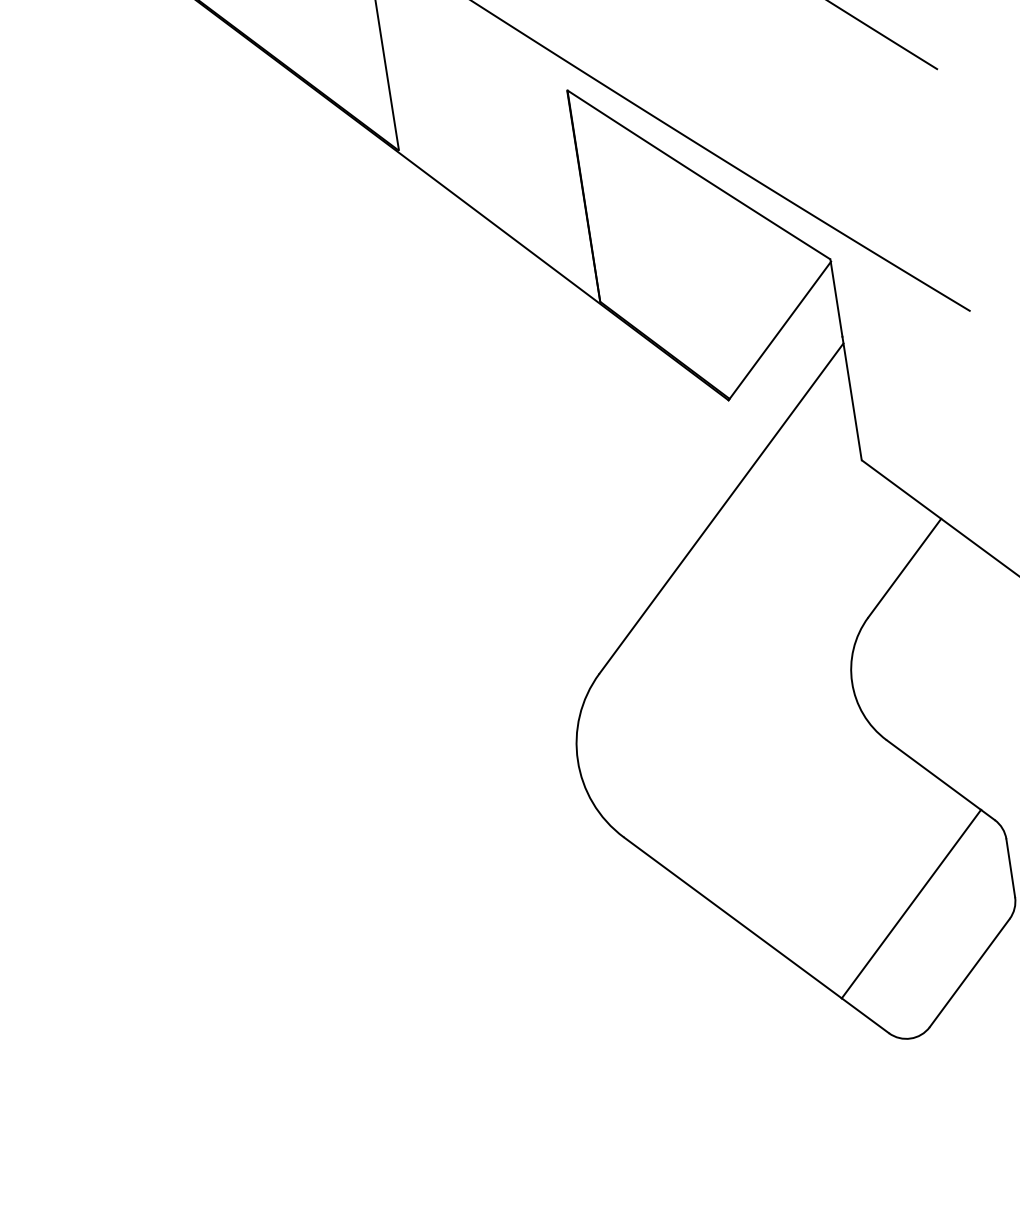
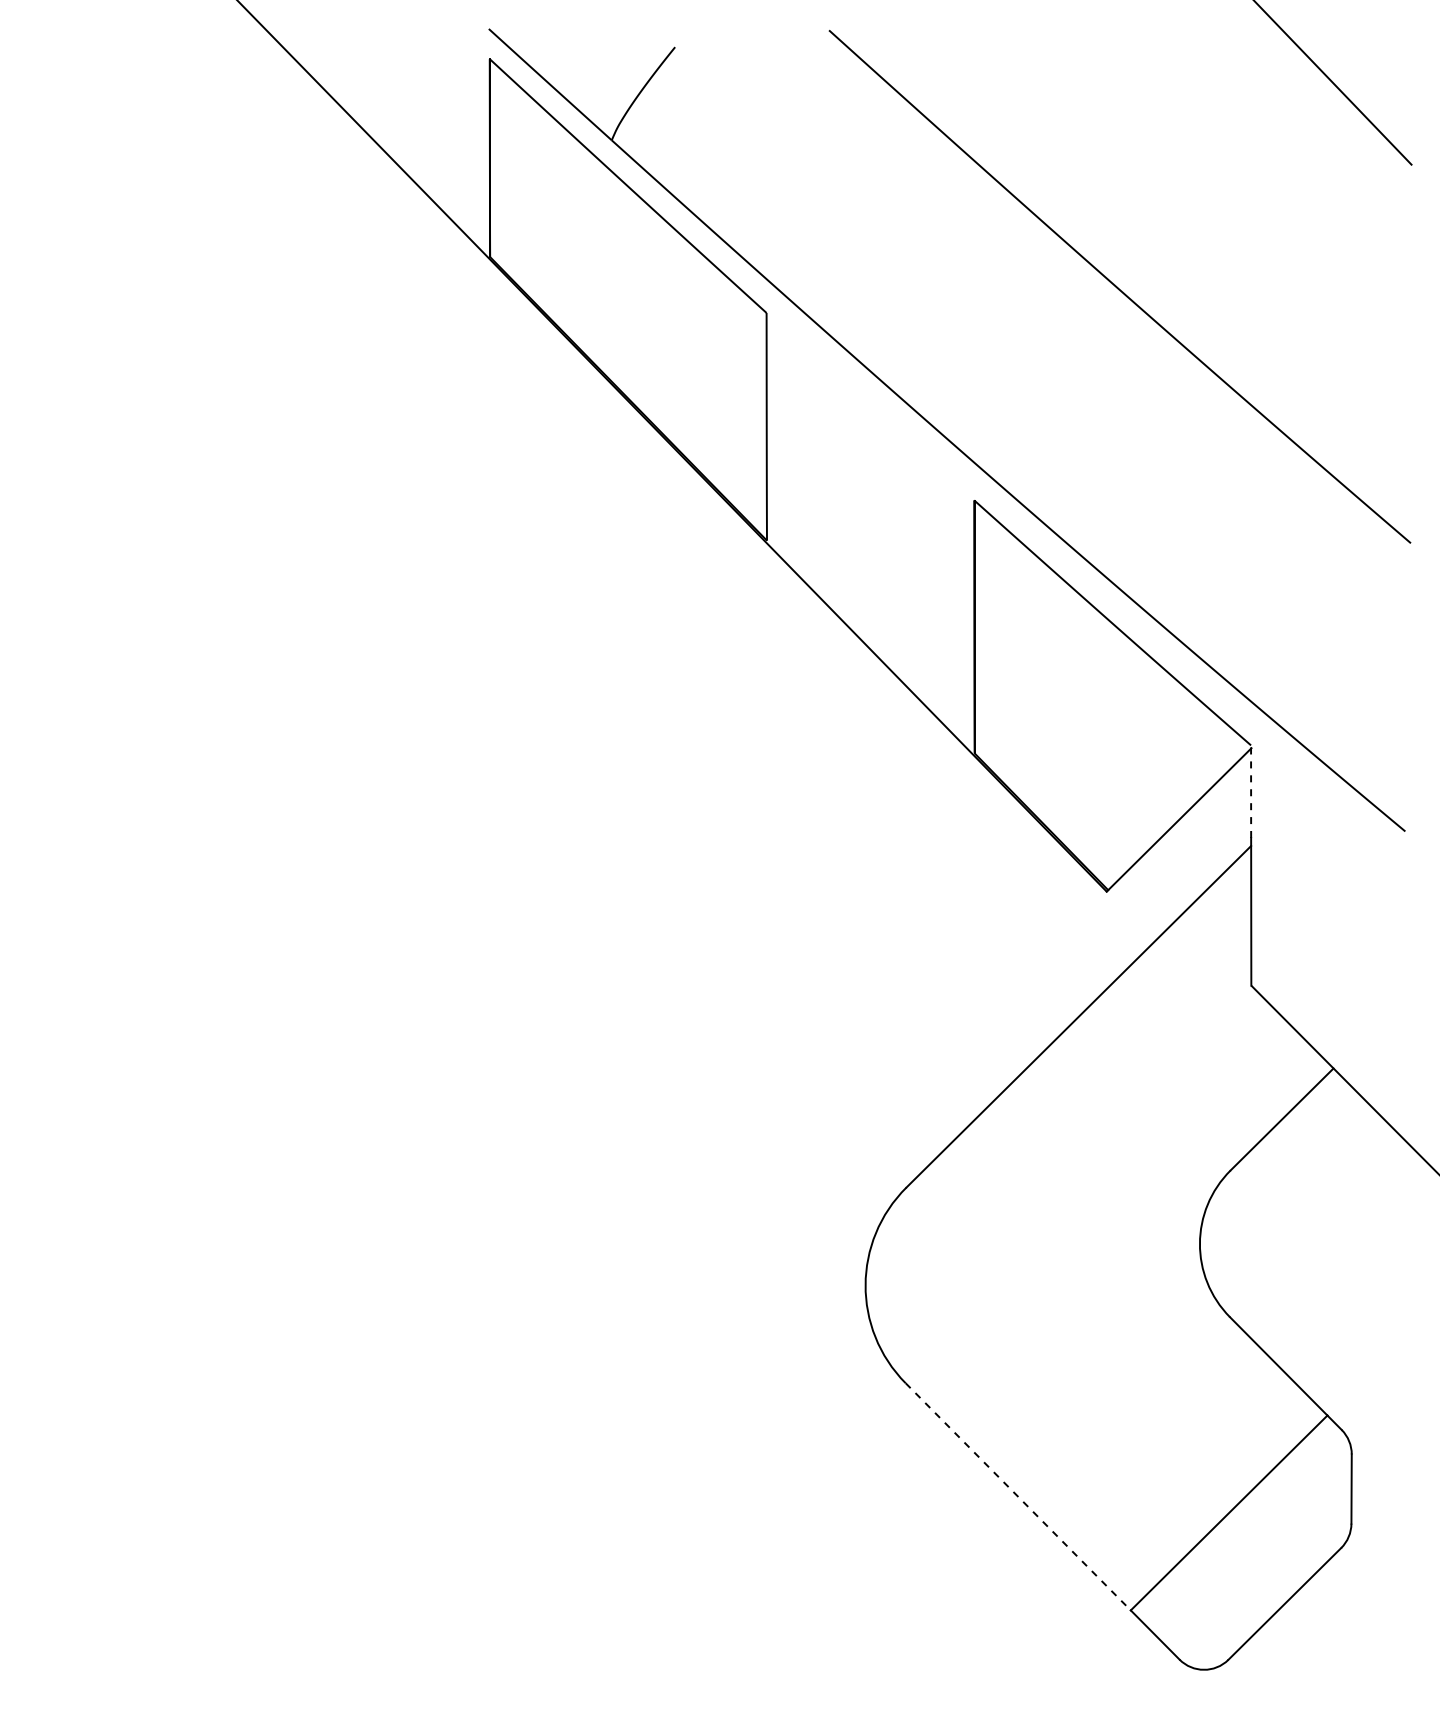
line: (836, 297) -> (1251, 791), solid -> dashed
line: (733, 917) -> (1018, 1496), solid -> dashed

